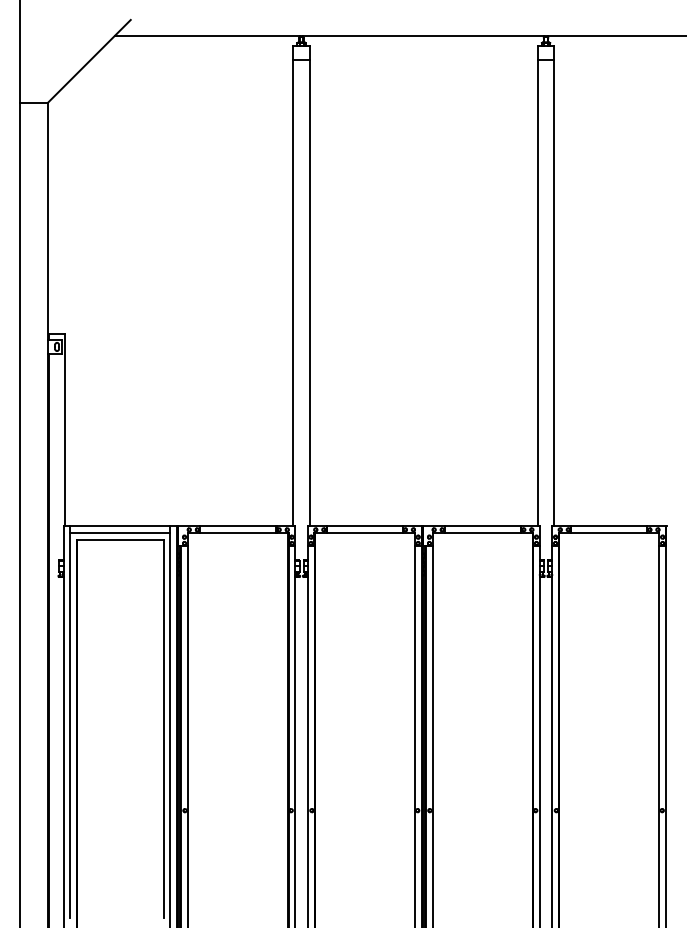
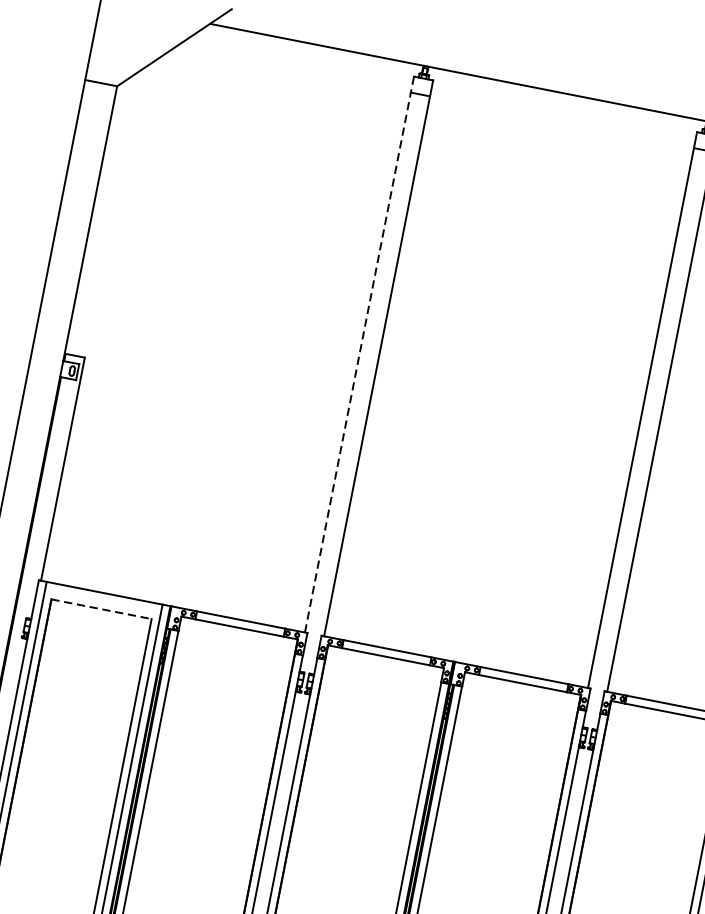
line: (293, 286) -> (359, 354), solid -> dashed
line: (120, 533) -> (103, 601), removed
line: (120, 540) -> (101, 609), solid -> dashed

